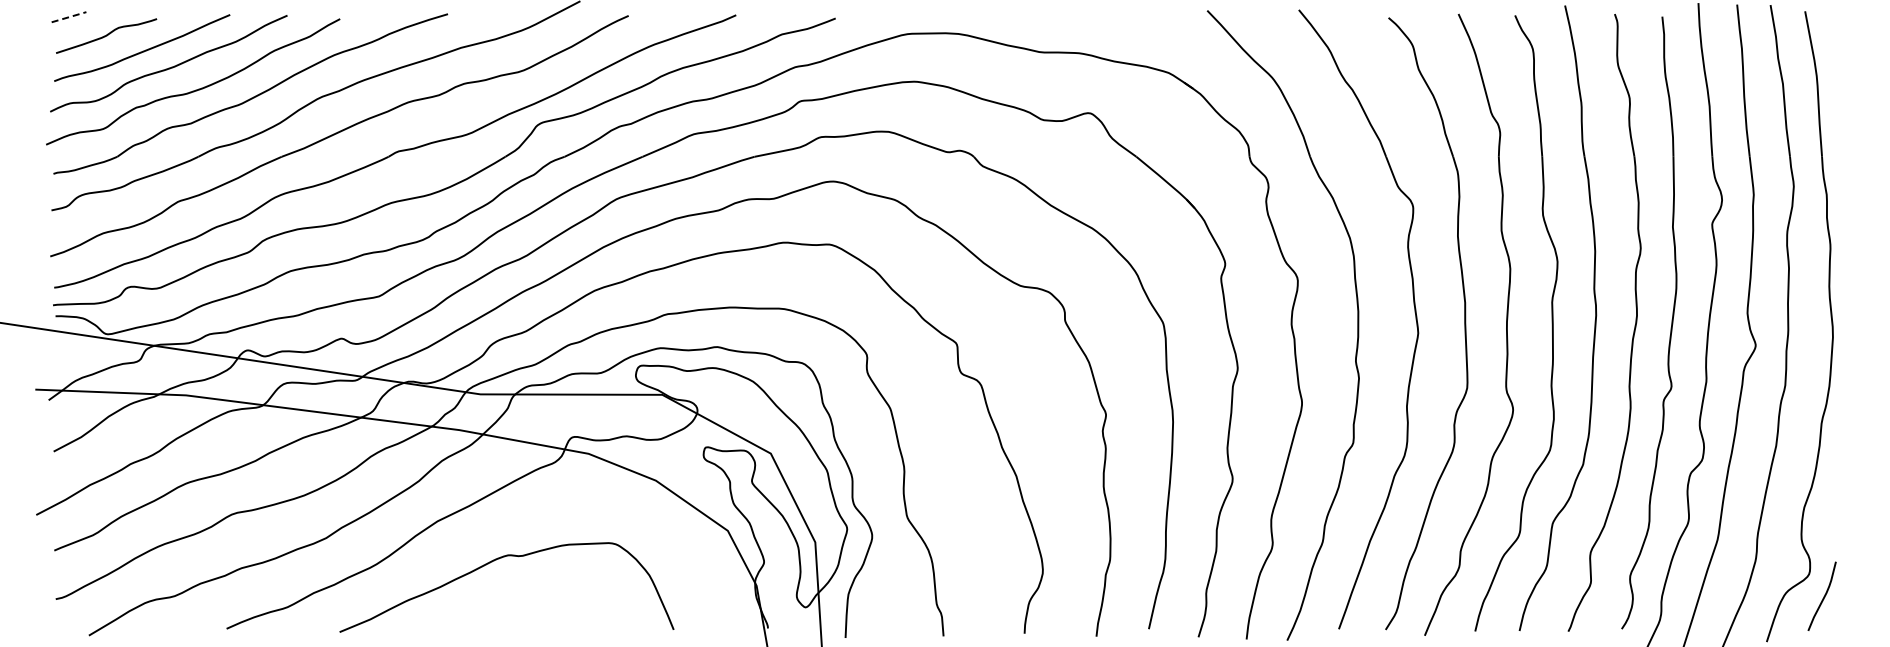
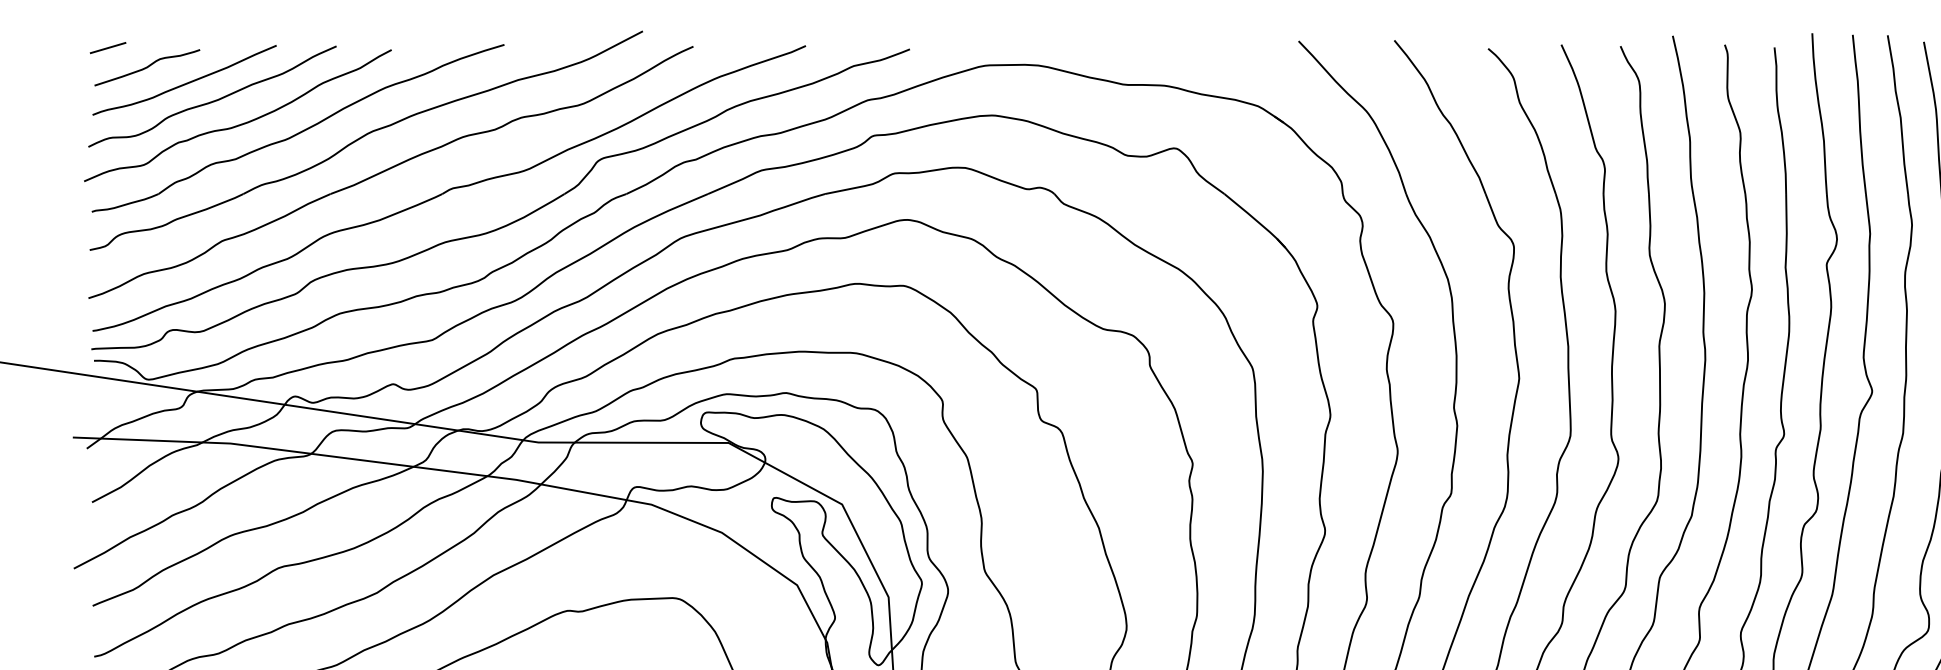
line: (69, 17) -> (108, 48), dashed -> solid

